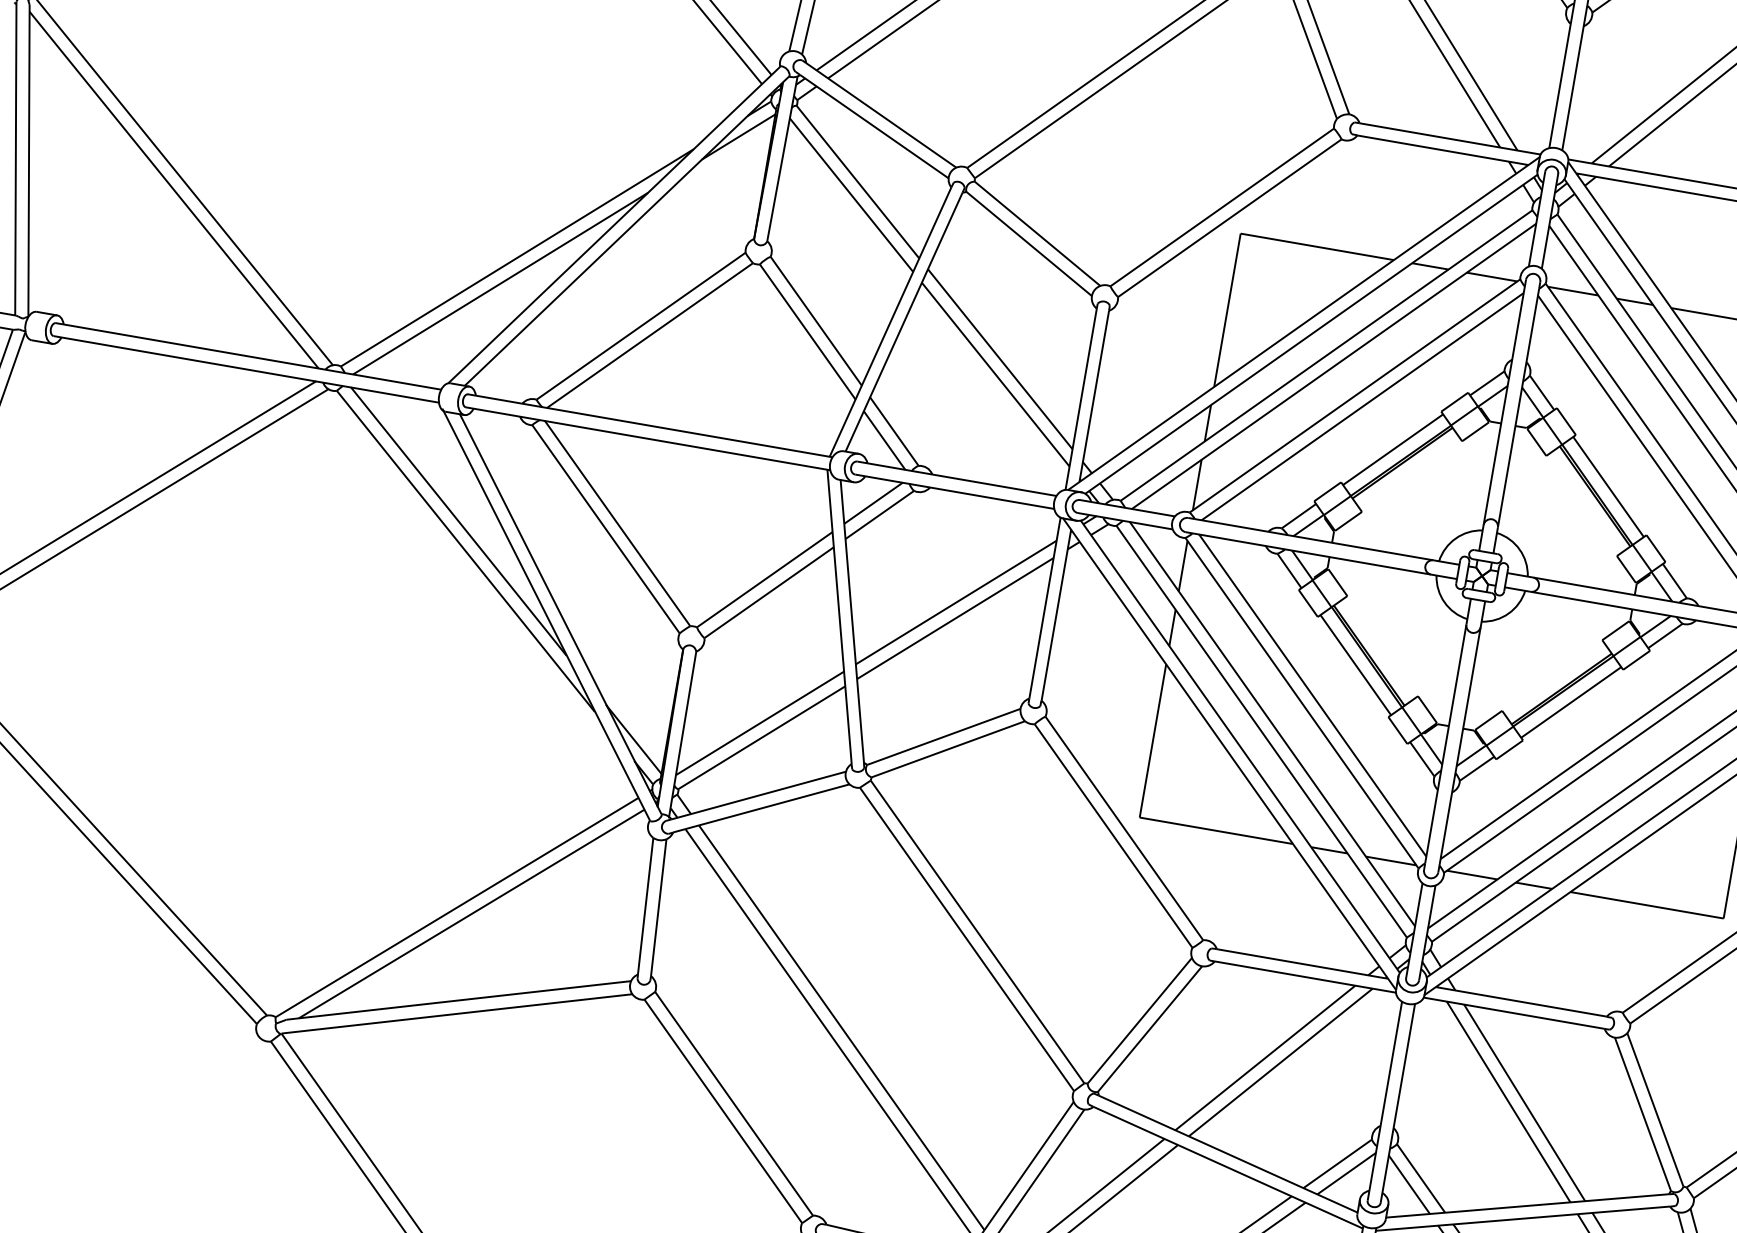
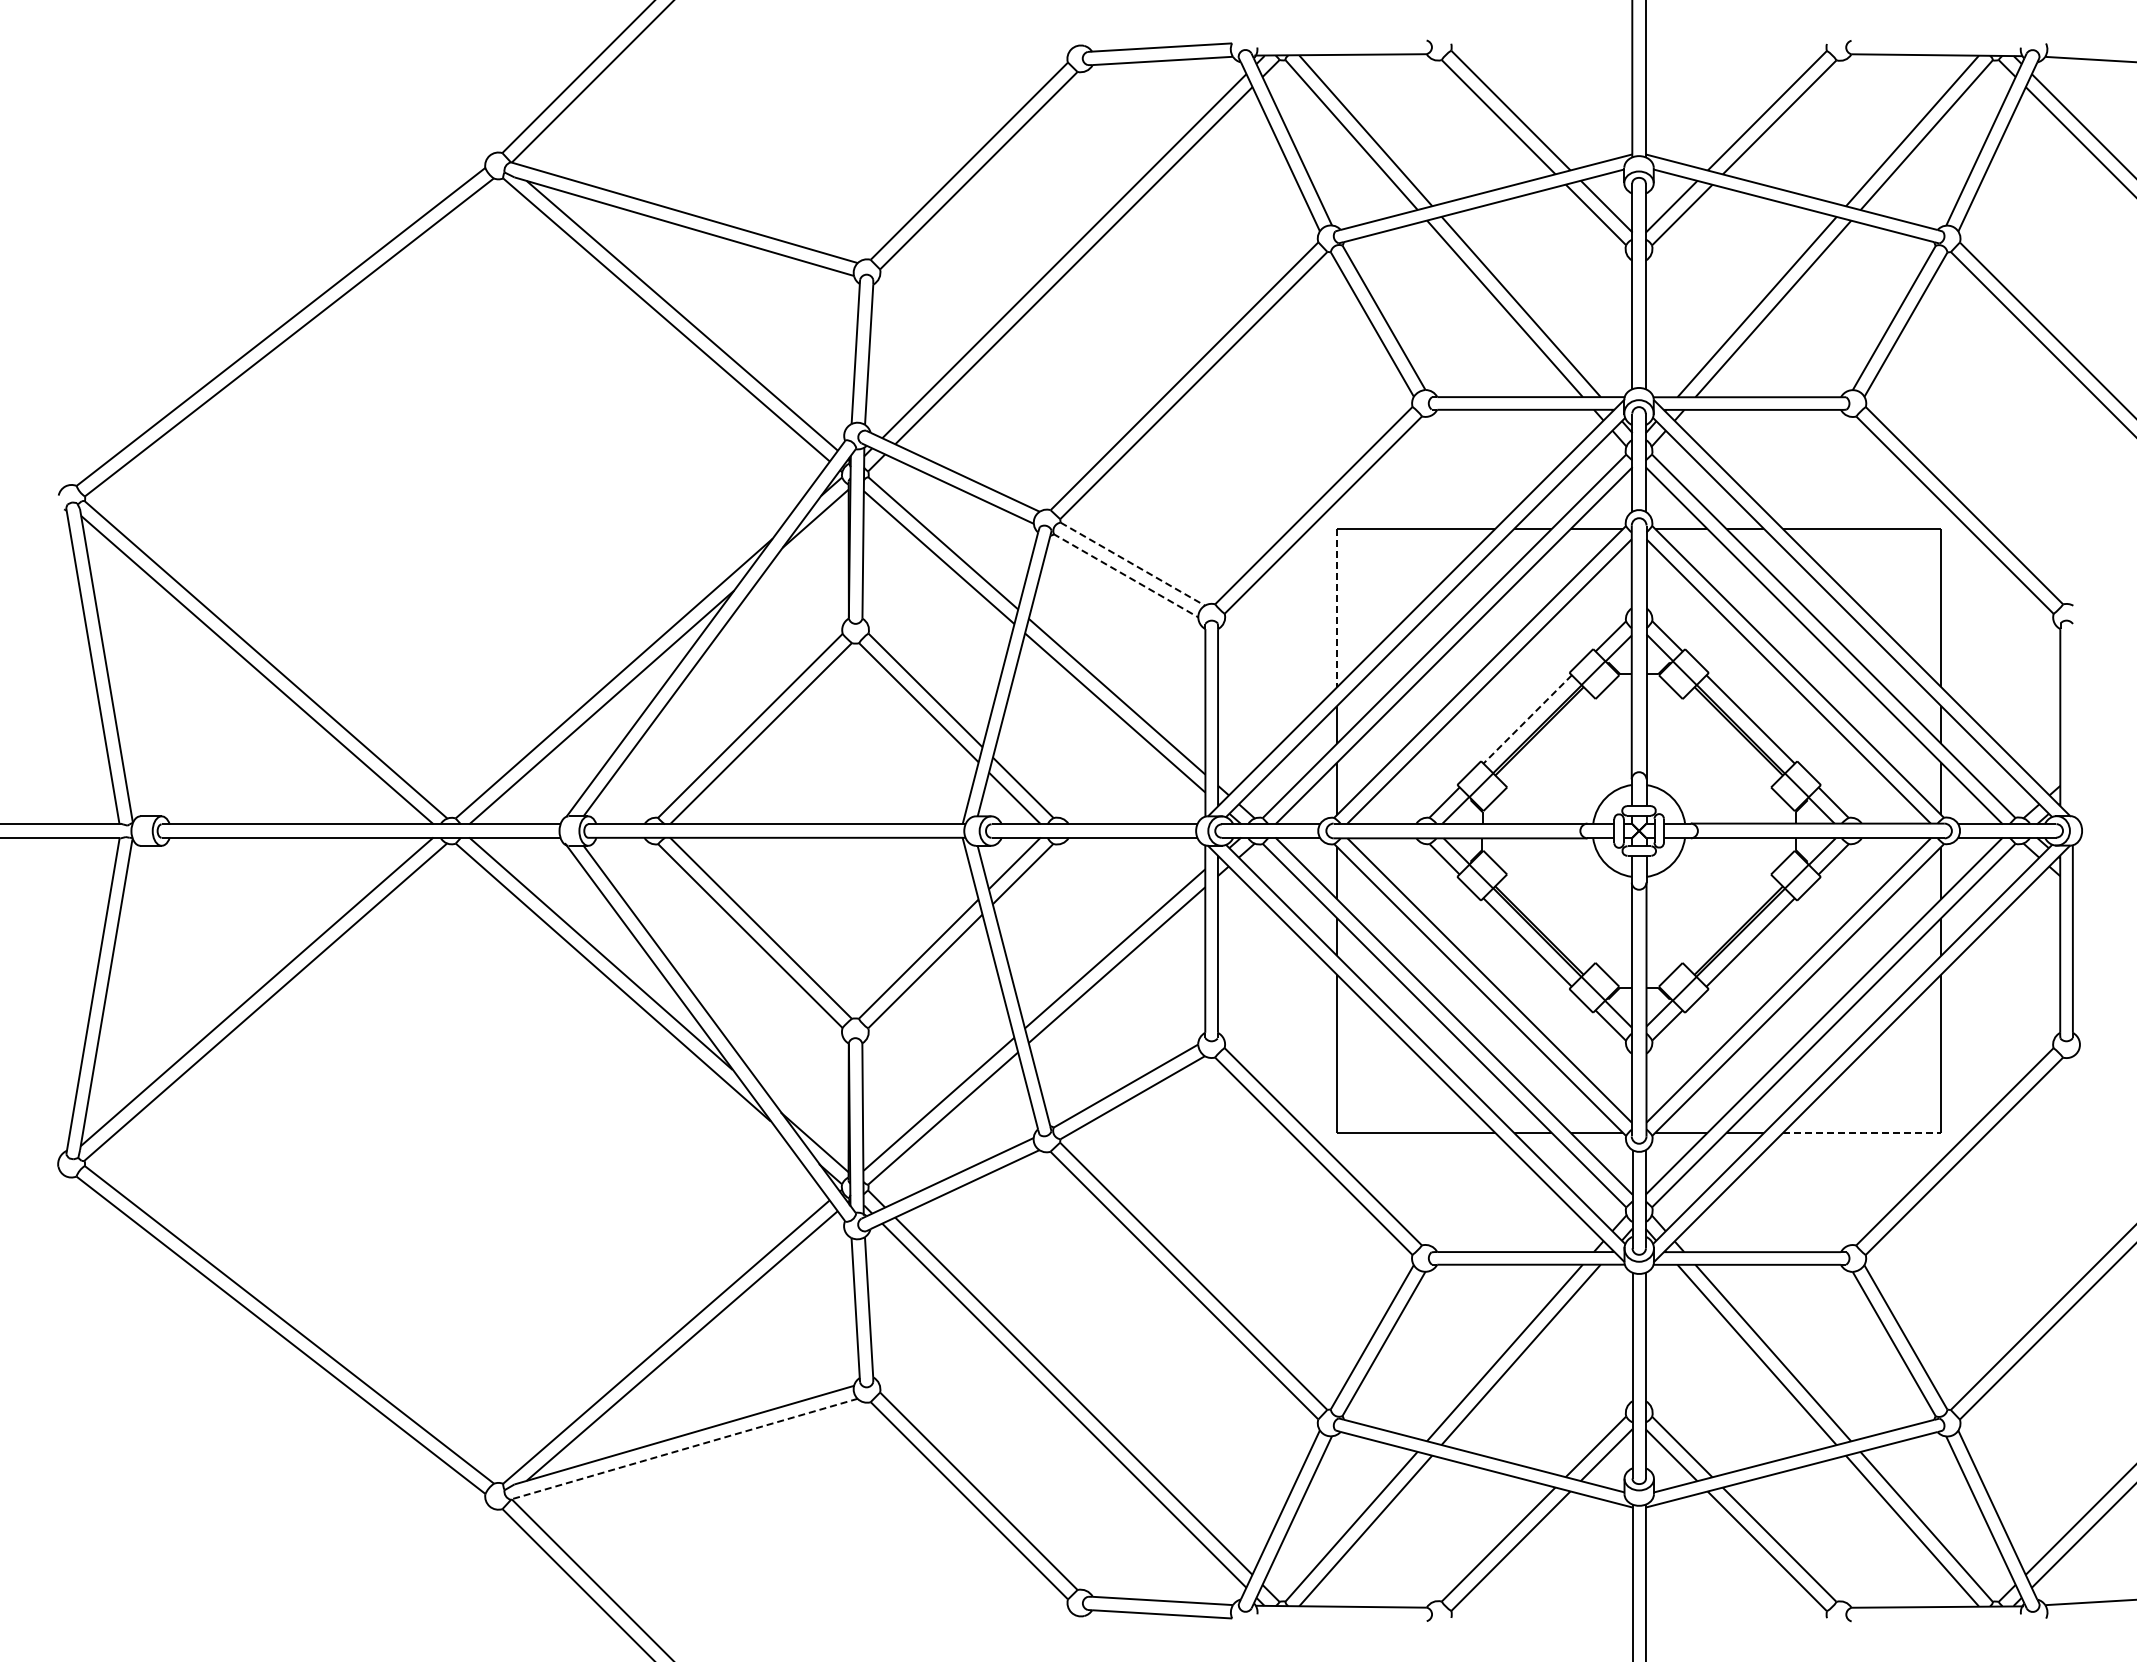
line: (1038, 234) -> (1133, 564), solid -> dashed
line: (1028, 243) -> (1125, 575), solid -> dashed
line: (1226, 310) -> (1336, 608), solid -> dashed
line: (1392, 449) -> (1527, 719), solid -> dashed
line: (1647, 905) -> (1862, 1133), solid -> dashed
line: (456, 1014) -> (684, 1449), solid -> dashed

